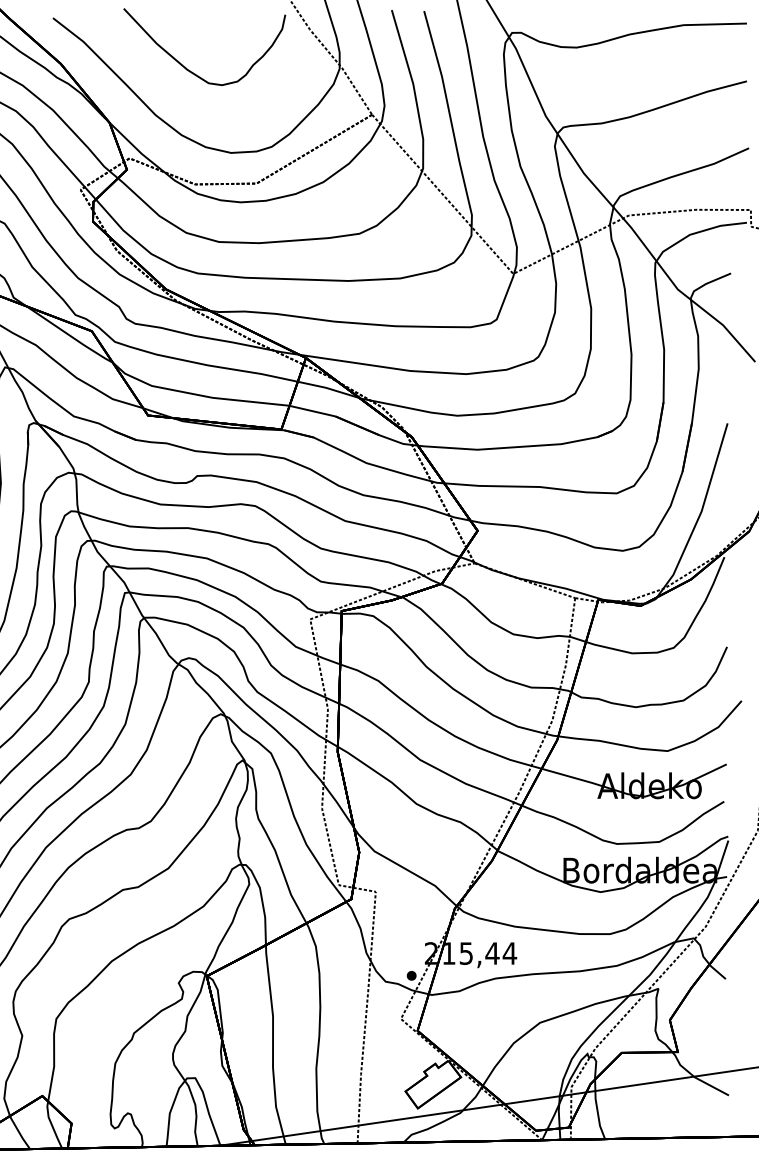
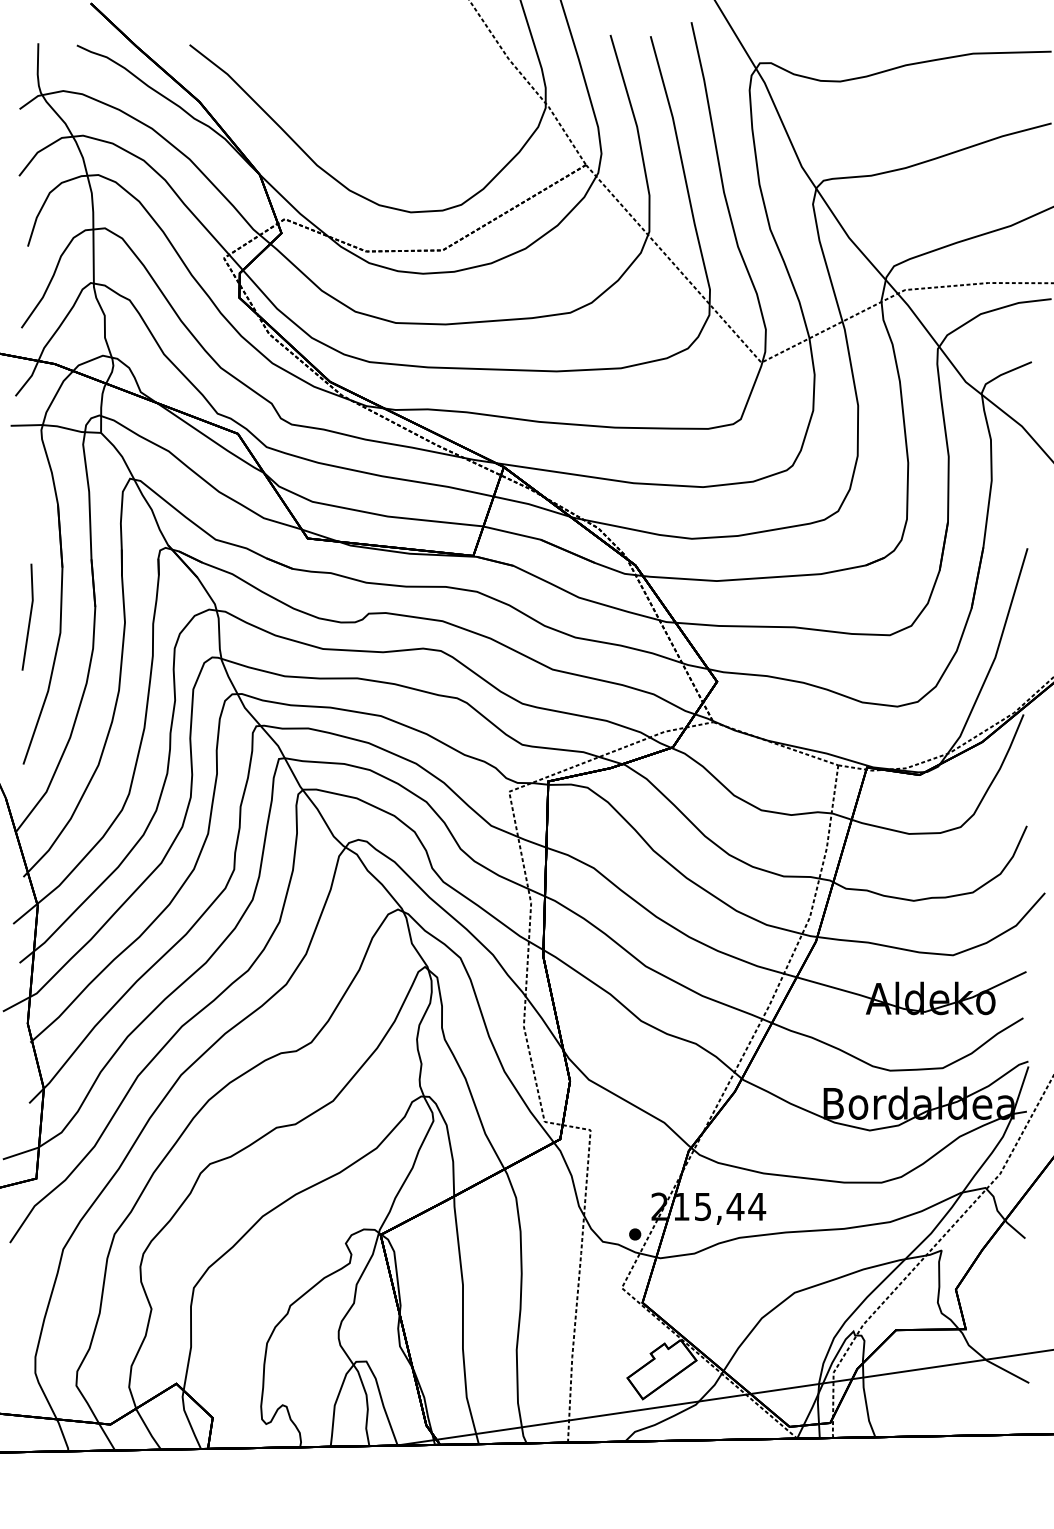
curve: (186, 67) -> (355, 106), removed

